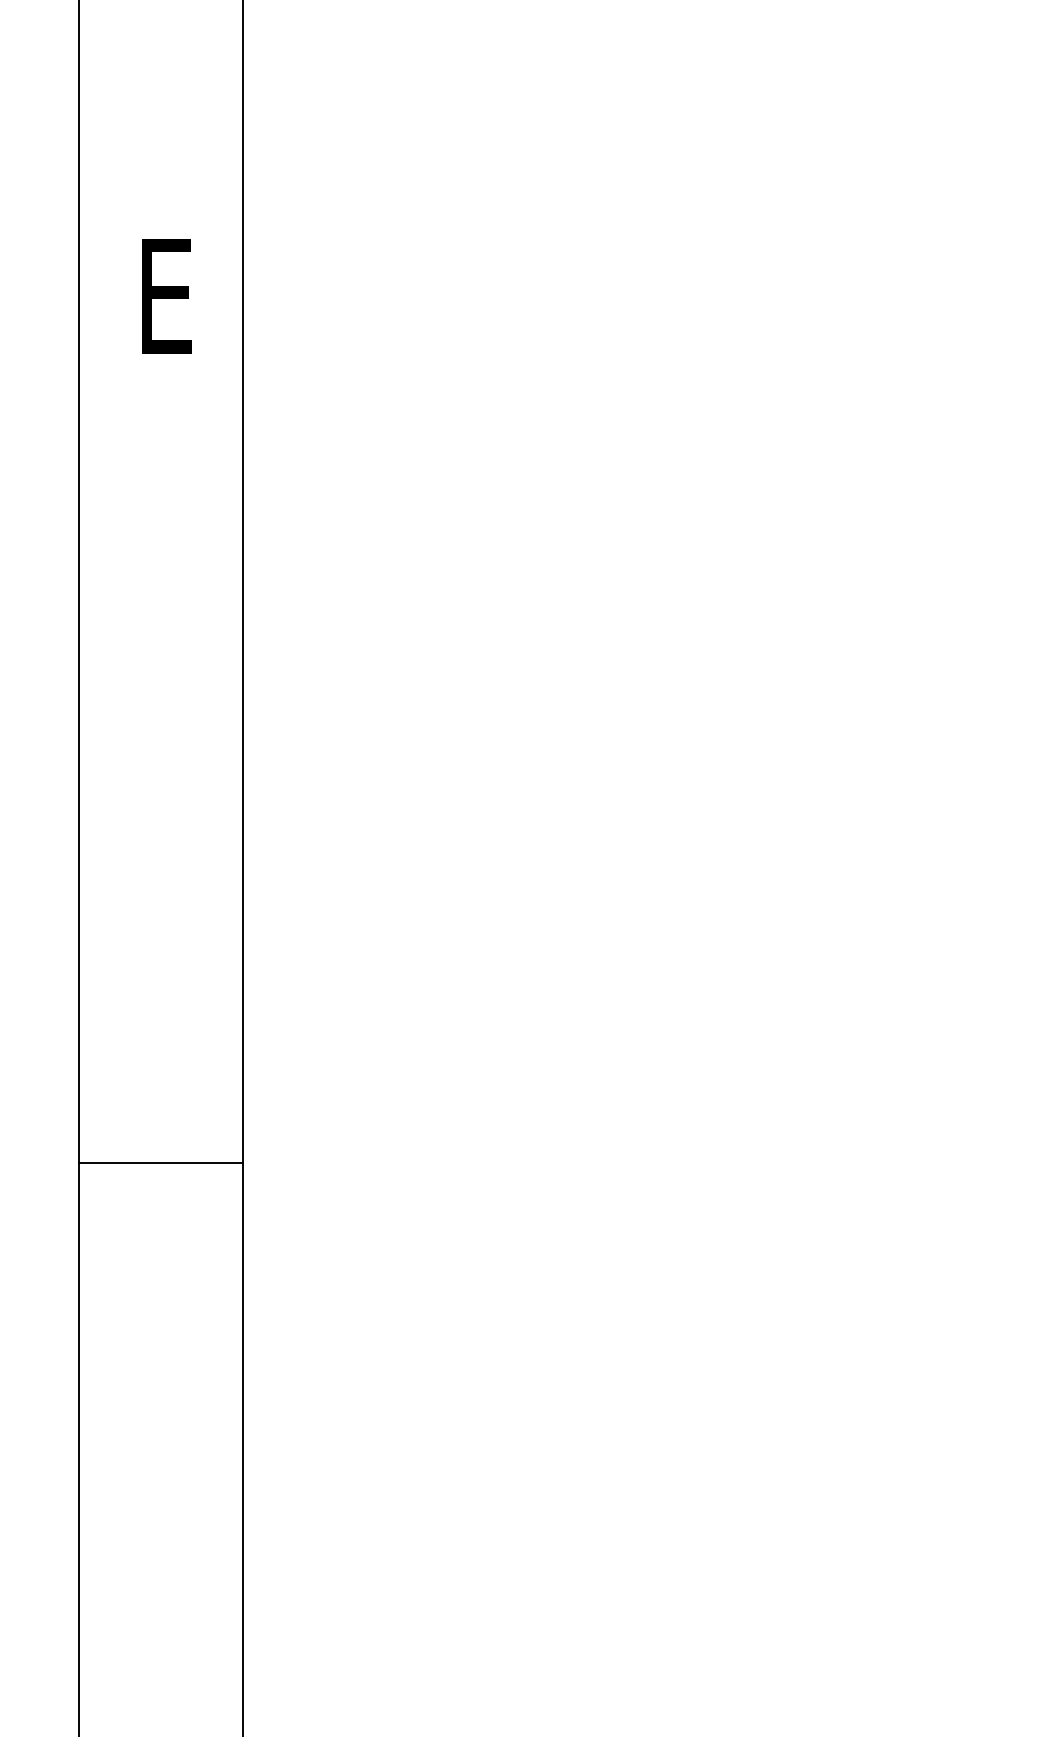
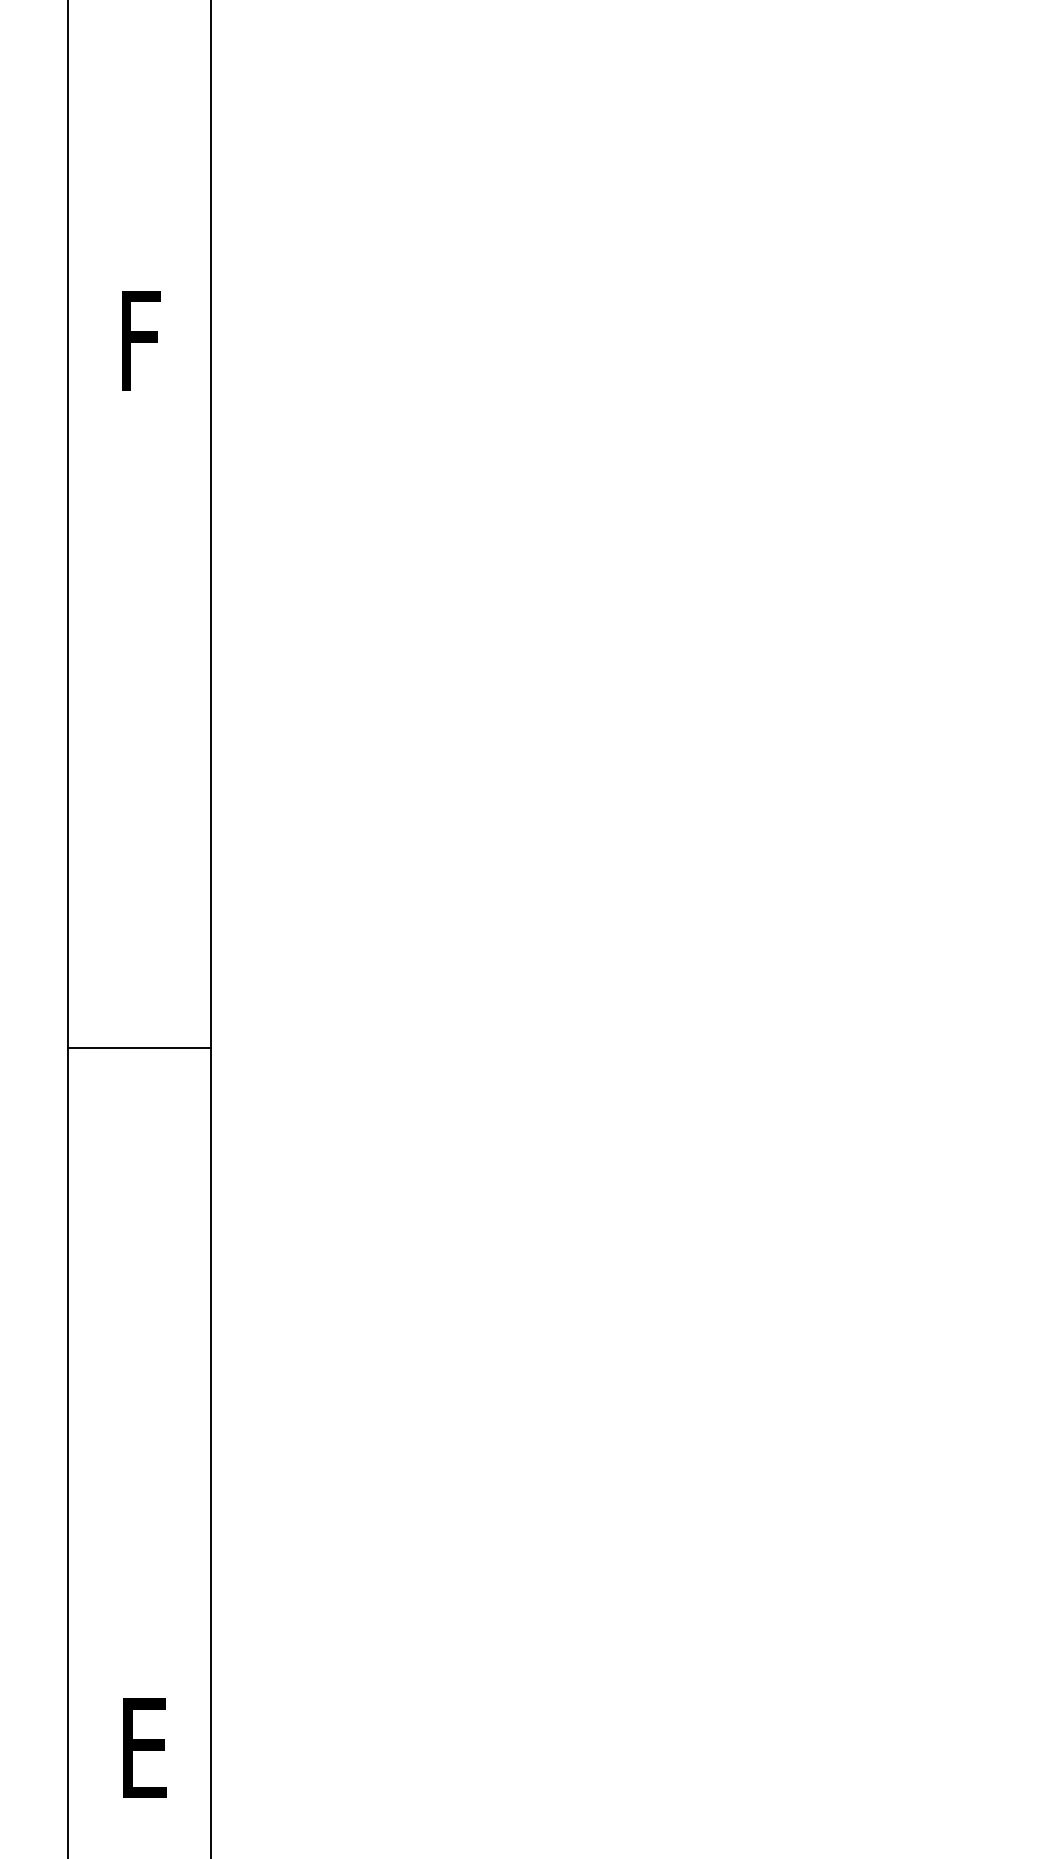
text: (171, 295) -> (148, 340), E -> F
line: (160, 1163) -> (138, 1047), moved

